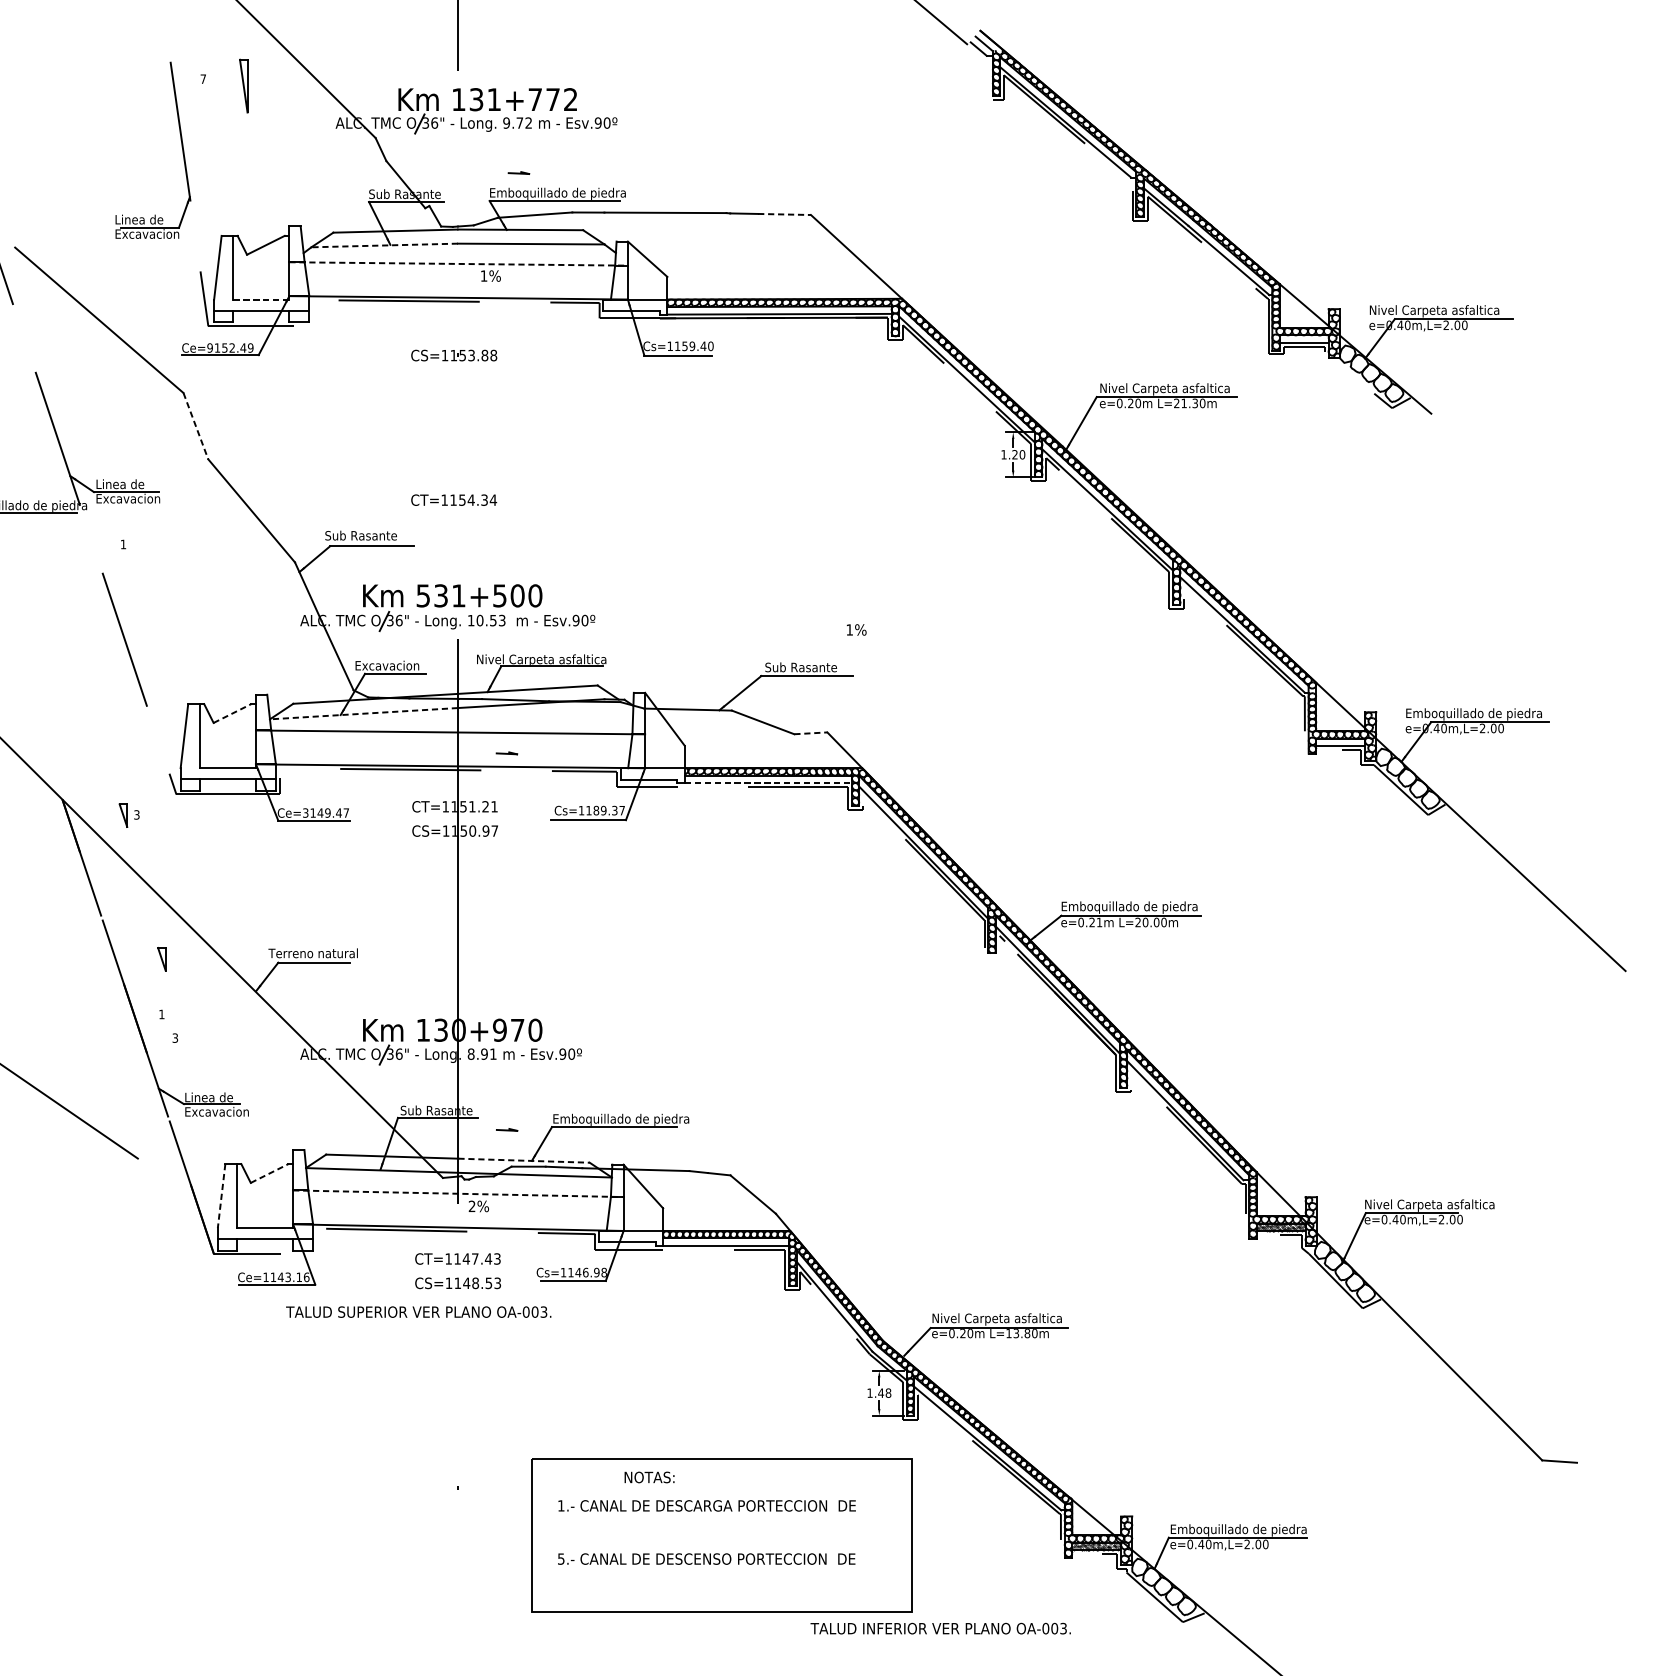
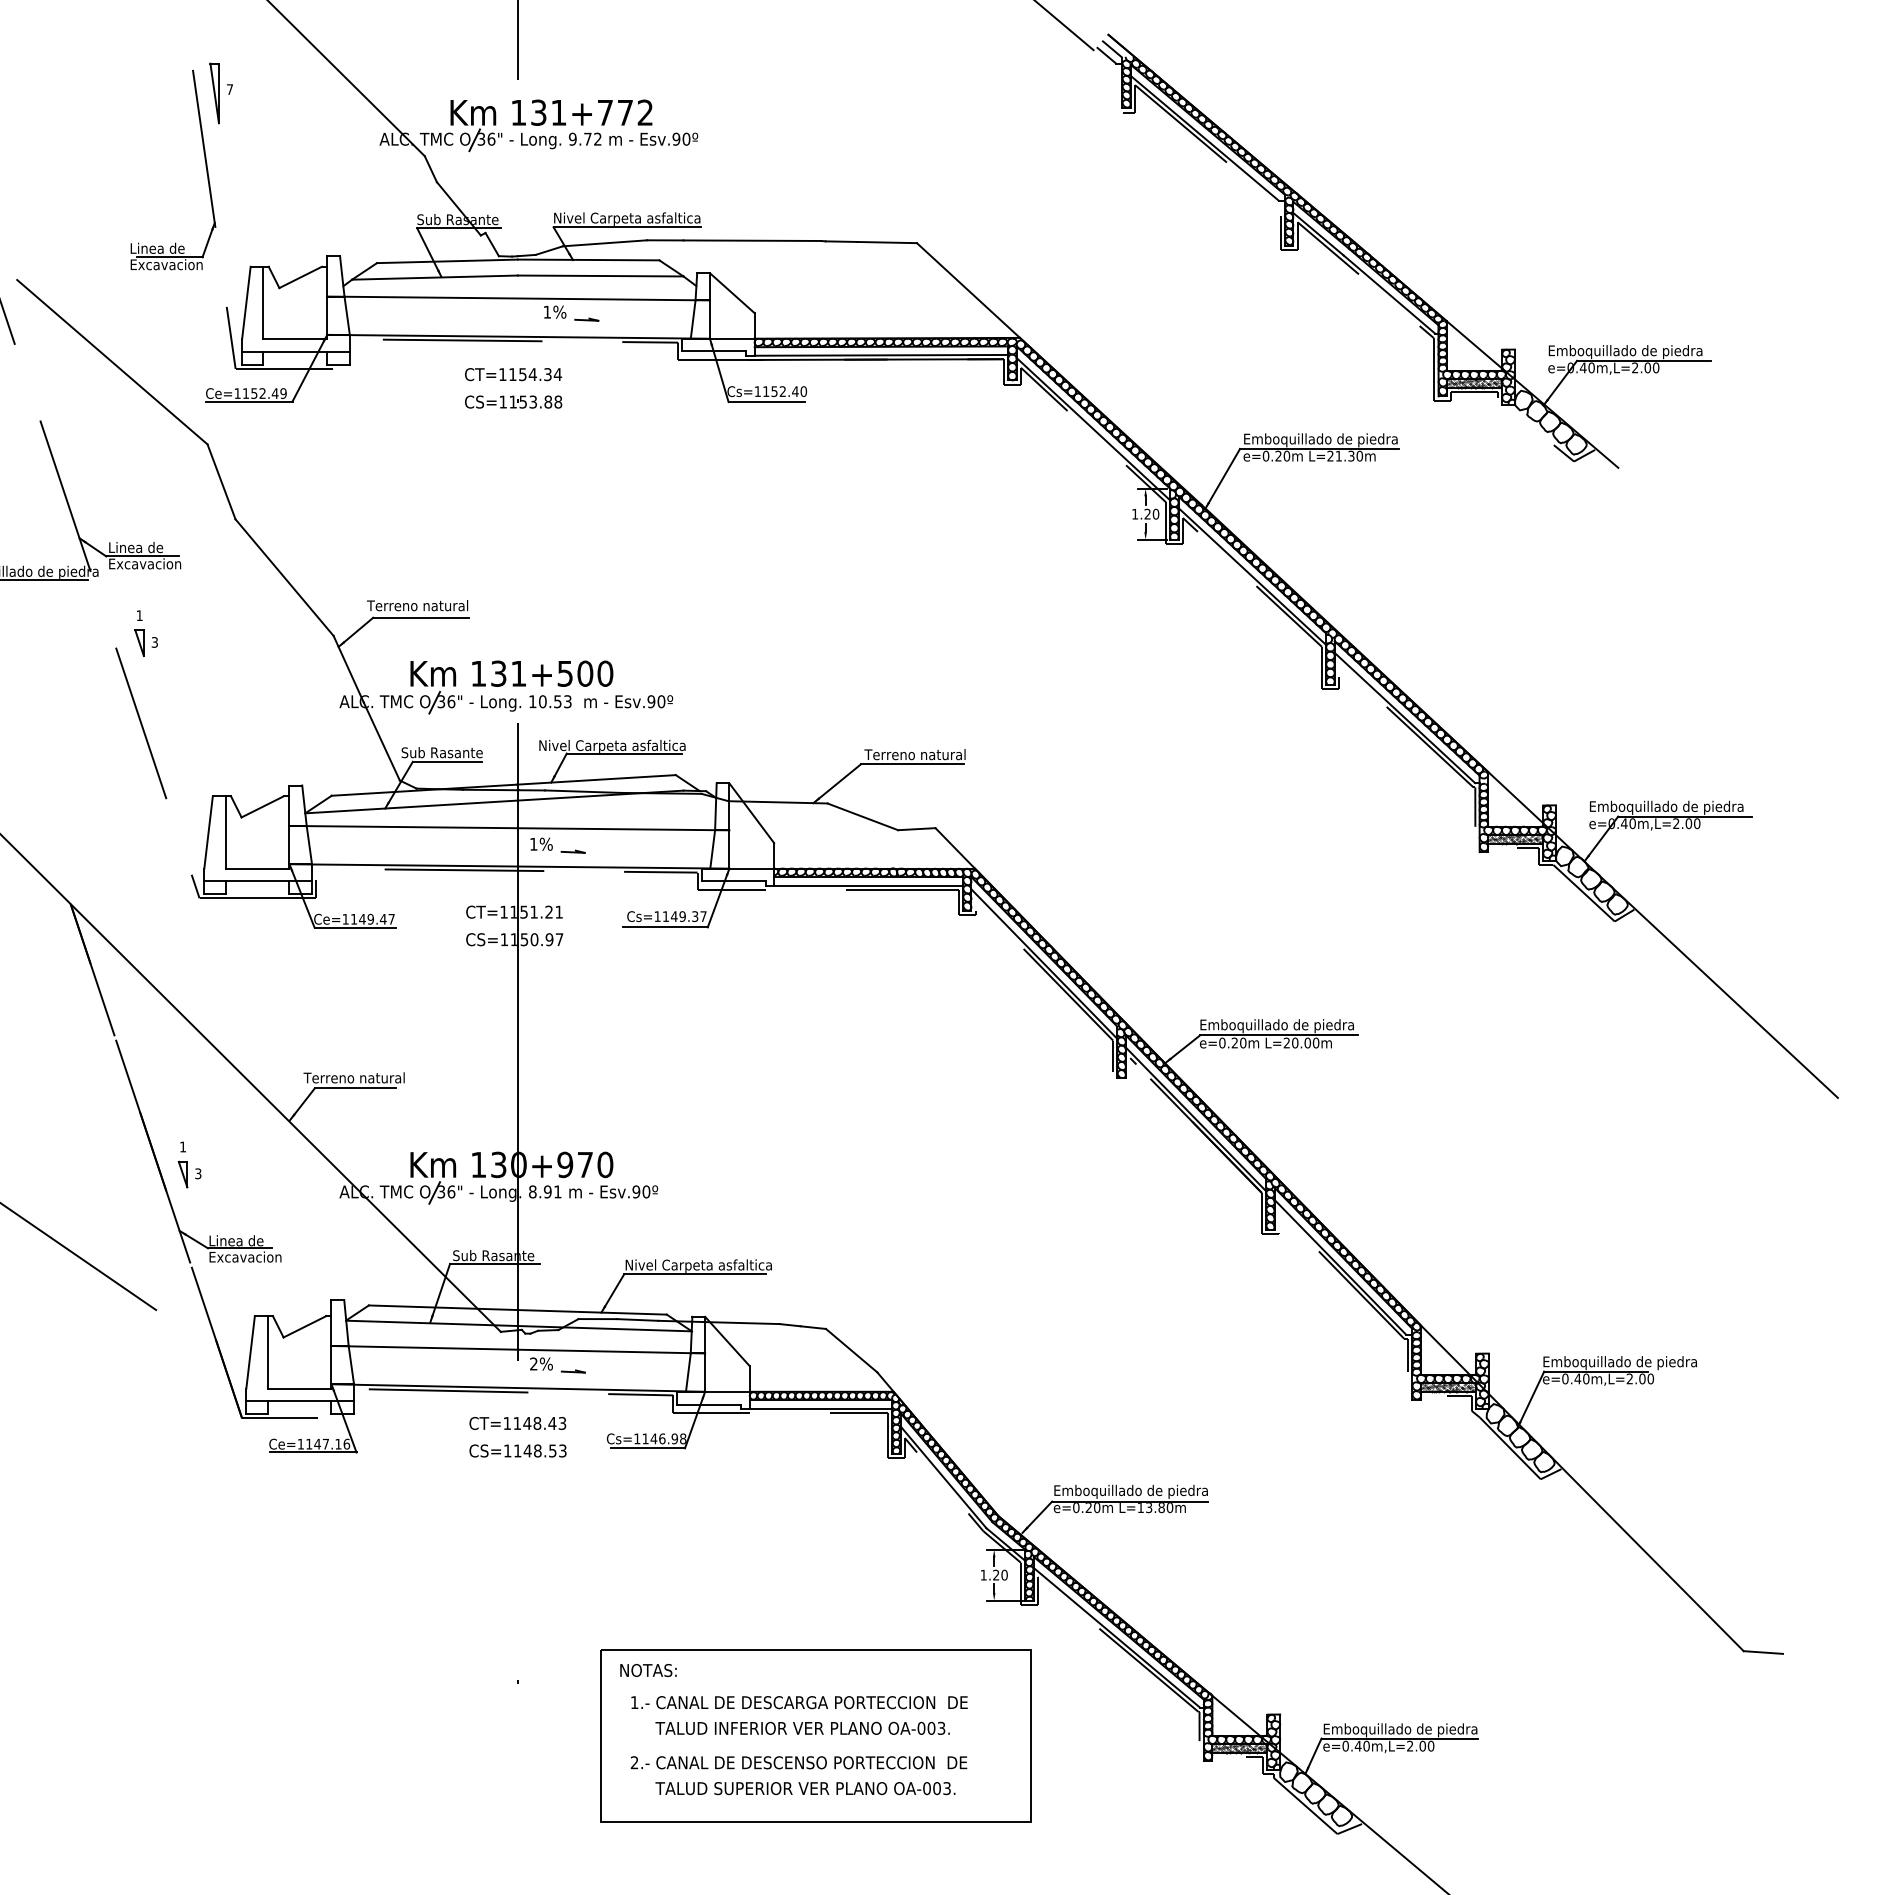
part: (243, 86) -> (214, 93), moved
part: (518, 172) -> (586, 319), moved
text: (558, 193) -> (631, 218), Emboquillado de piedra -> Nivel Carpeta asfaltica
line: (784, 214) -> (887, 242), dashed -> solid
line: (384, 245) -> (434, 277), dashed -> solid
line: (459, 263) -> (519, 298), dashed -> solid
line: (261, 300) -> (295, 339), dashed -> solid
text: (1438, 311) -> (1626, 352), Nivel Carpeta asfaltica -> Emboquillado de piedra
hatch: (1304, 339) -> (1474, 383), added
text: (692, 346) -> (782, 391), Cs=1159.40 -> Cs=1152.40
text: (210, 347) -> (237, 393), Ce=9152.49 -> Ce=1152.49
text: (1168, 389) -> (1321, 440), Nivel Carpeta asfaltica -> Emboquillado de piedra
line: (195, 426) -> (221, 482), dashed -> solid
text: (454, 500) -> (513, 374), moved
text: (369, 535) -> (417, 605), Sub Rasante -> Terreno natural
text: (423, 595) -> (478, 673), 531+500 -> 131+500
text: (856, 629) -> (541, 843), moved
text: (390, 665) -> (441, 752), Excavacion -> Sub Rasante
text: (808, 667) -> (914, 754), Sub Rasante -> Terreno natural
line: (232, 713) -> (262, 806), dashed -> solid
line: (363, 713) -> (411, 806), dashed -> solid
line: (810, 733) -> (916, 829), dashed -> solid
hatch: (1340, 742) -> (1515, 839), added
line: (769, 783) -> (869, 885), dashed -> solid
text: (595, 810) -> (673, 916), Cs=1189.37 -> Cs=1149.37
text: (305, 812) -> (345, 918), Ce=3149.47 -> Ce=1149.47
part: (128, 815) -> (145, 642), moved
text: (1099, 922) -> (1243, 1042), e=0.21m -> e=0.20m
part: (161, 959) -> (182, 1174), moved
text: (622, 1119) -> (703, 1265), Emboquillado de piedra -> Nivel Carpeta asfaltica
line: (507, 1129) -> (573, 1371), moved
line: (524, 1160) -> (593, 1312), dashed -> solid
line: (269, 1173) -> (304, 1326), dashed -> solid
line: (458, 1193) -> (518, 1349), dashed -> solid
line: (221, 1196) -> (250, 1352), dashed -> solid
text: (1433, 1205) -> (1620, 1363), Nivel Carpeta asfaltica -> Emboquillado de piedra
text: (475, 1259) -> (537, 1423), CT=1147.43 -> CT=1148.43
text: (287, 1276) -> (325, 1443), Ce=1143.16 -> Ce=1147.16
text: (418, 1312) -> (805, 1788), moved
text: (1000, 1319) -> (1131, 1491), Nivel Carpeta asfaltica -> Emboquillado de piedra
text: (883, 1392) -> (999, 1574), 1.48 -> 1.20
text: (649, 1477) -> (648, 1670), moved
text: (561, 1558) -> (634, 1762), 5.- -> 2.-
text: (940, 1627) -> (802, 1727), moved

